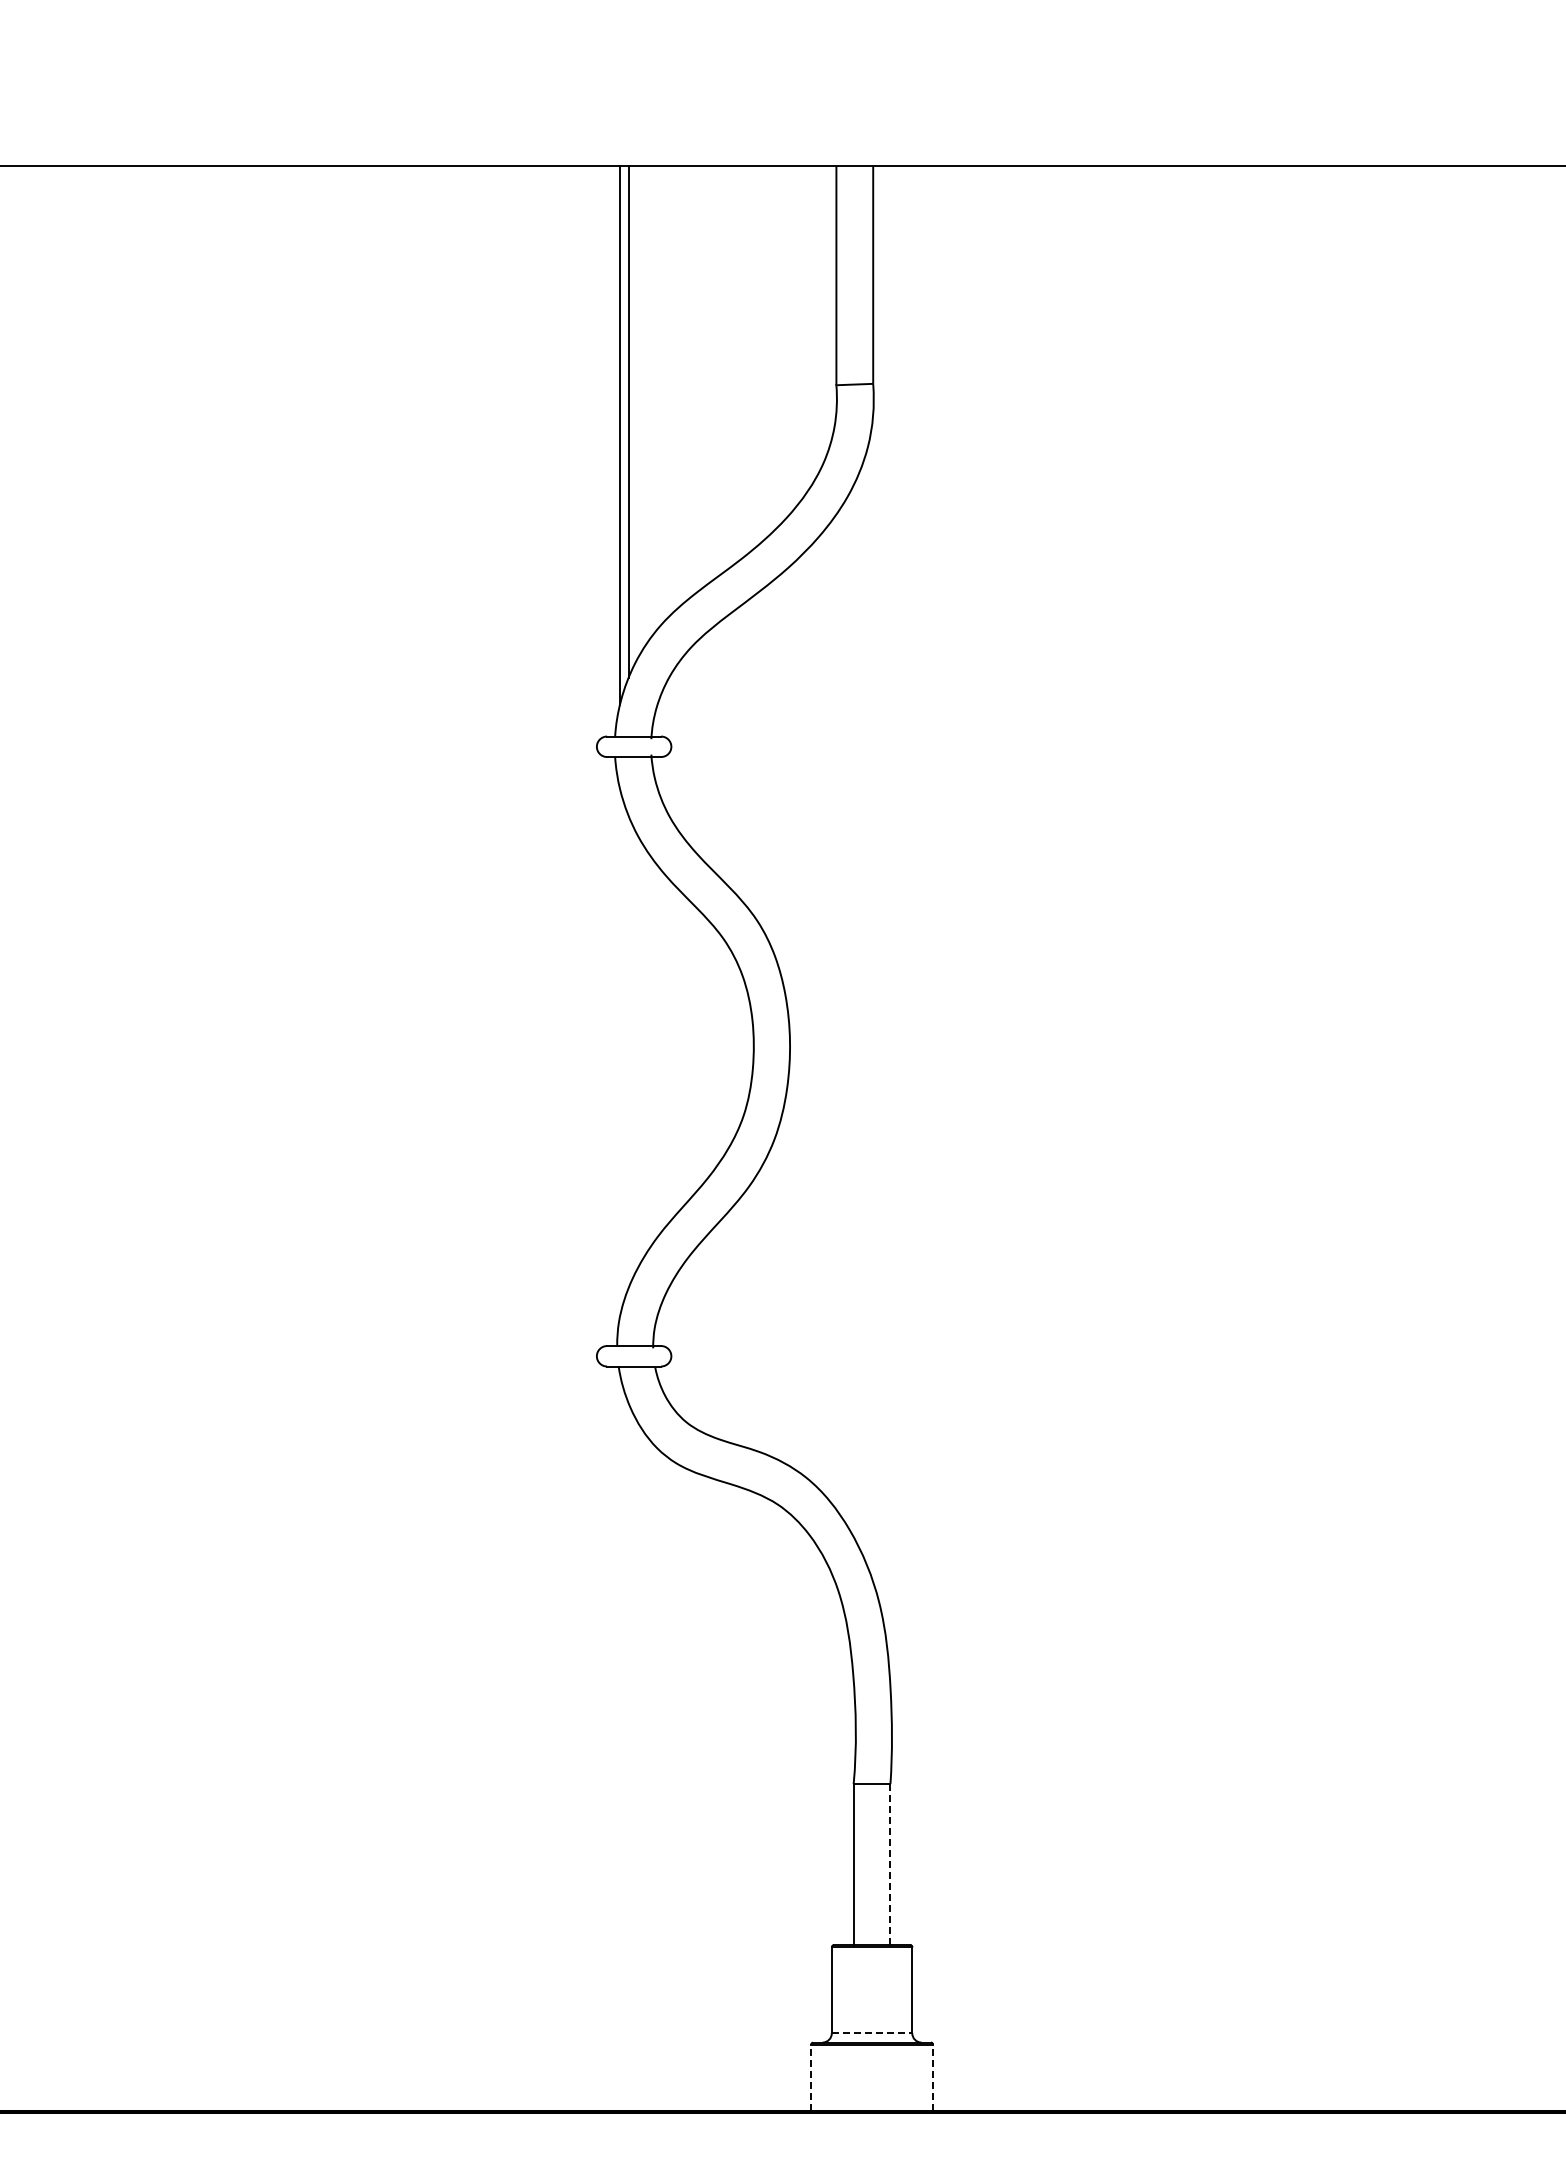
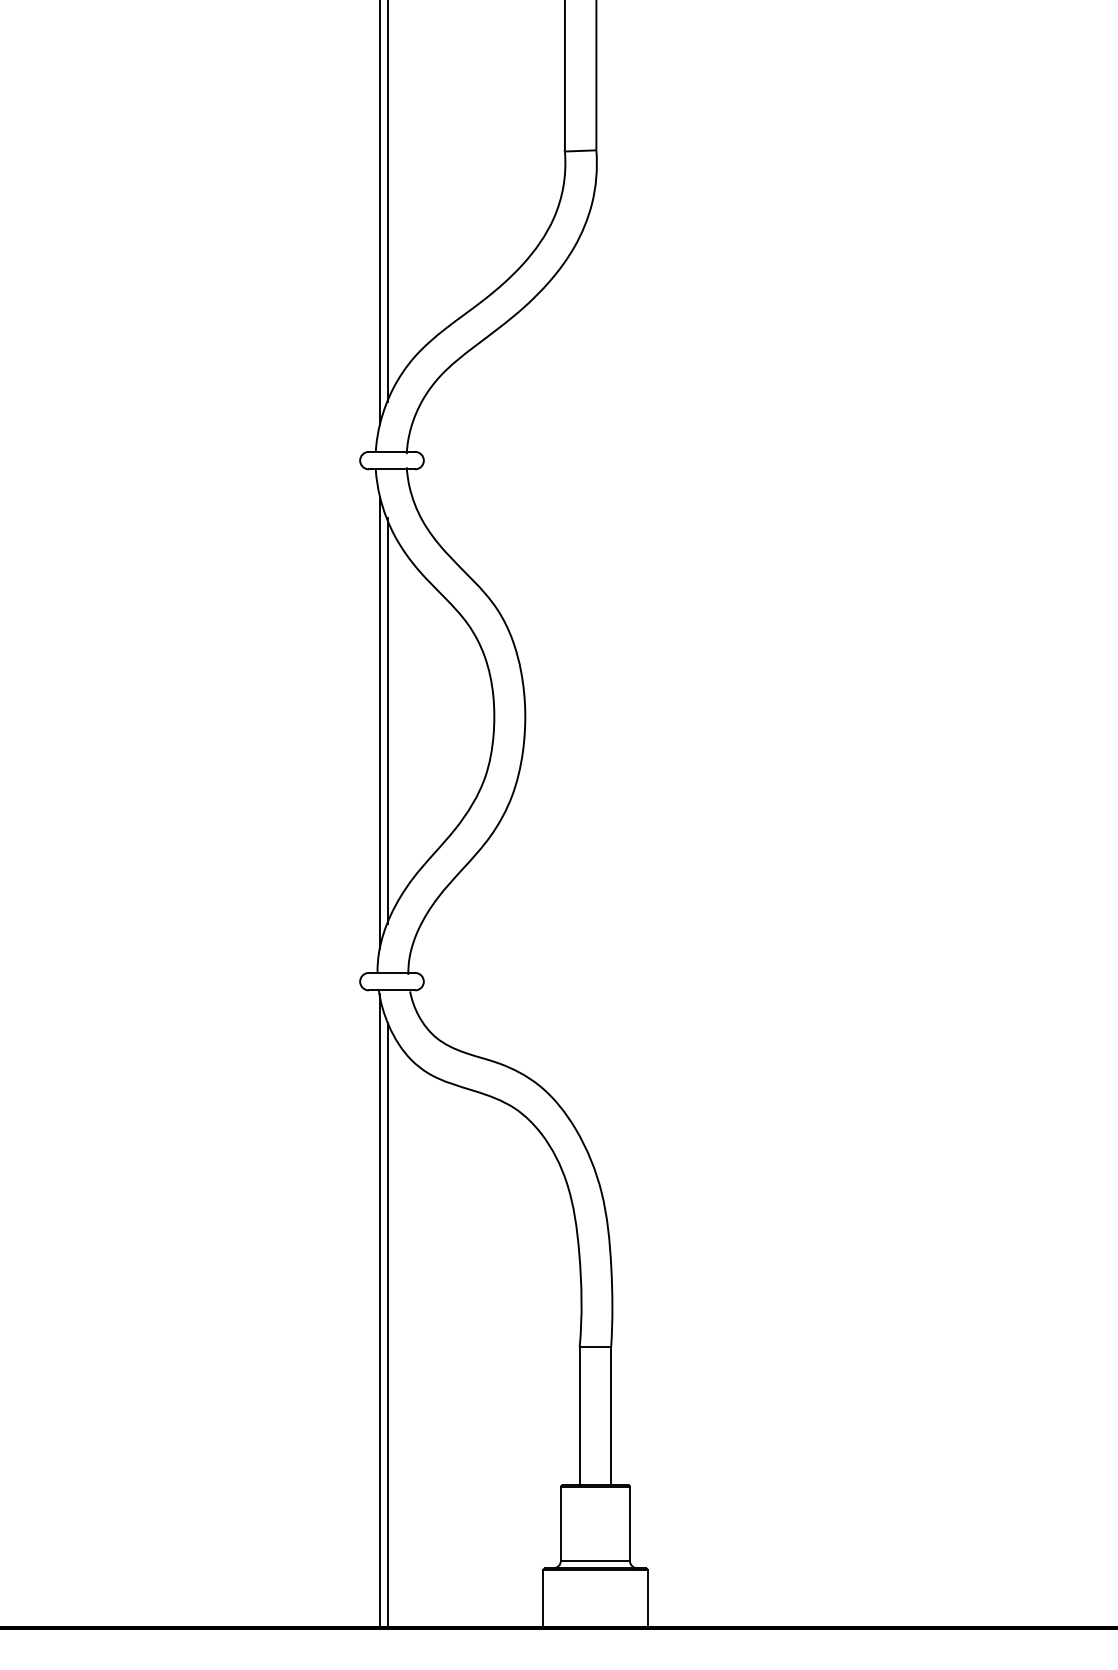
line: (629, 1050) -> (388, 720), added
line: (620, 1053) -> (380, 722), added
line: (620, 1740) -> (380, 1310), added
line: (629, 1757) -> (388, 1324), added
line: (890, 1864) -> (611, 1416), dashed -> solid
line: (872, 2033) -> (595, 1560), dashed -> solid
line: (811, 2077) -> (543, 1598), dashed -> solid
line: (933, 2077) -> (647, 1598), dashed -> solid

